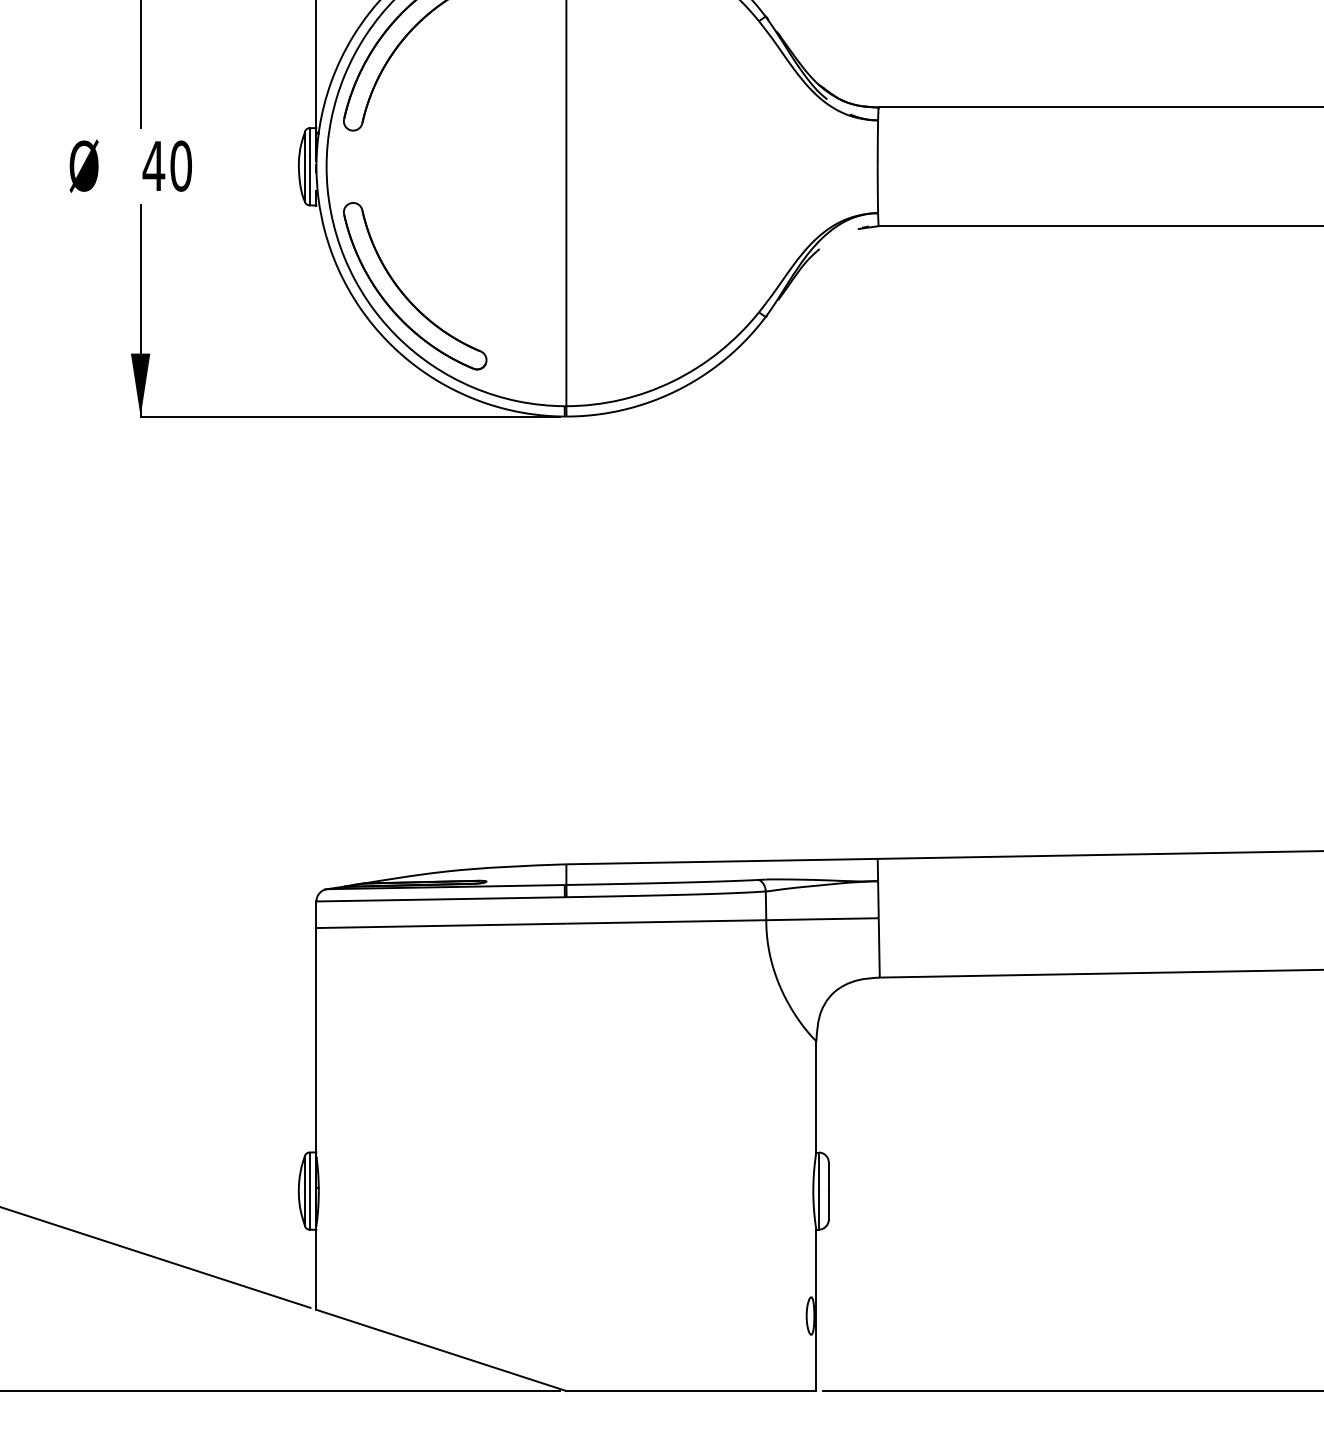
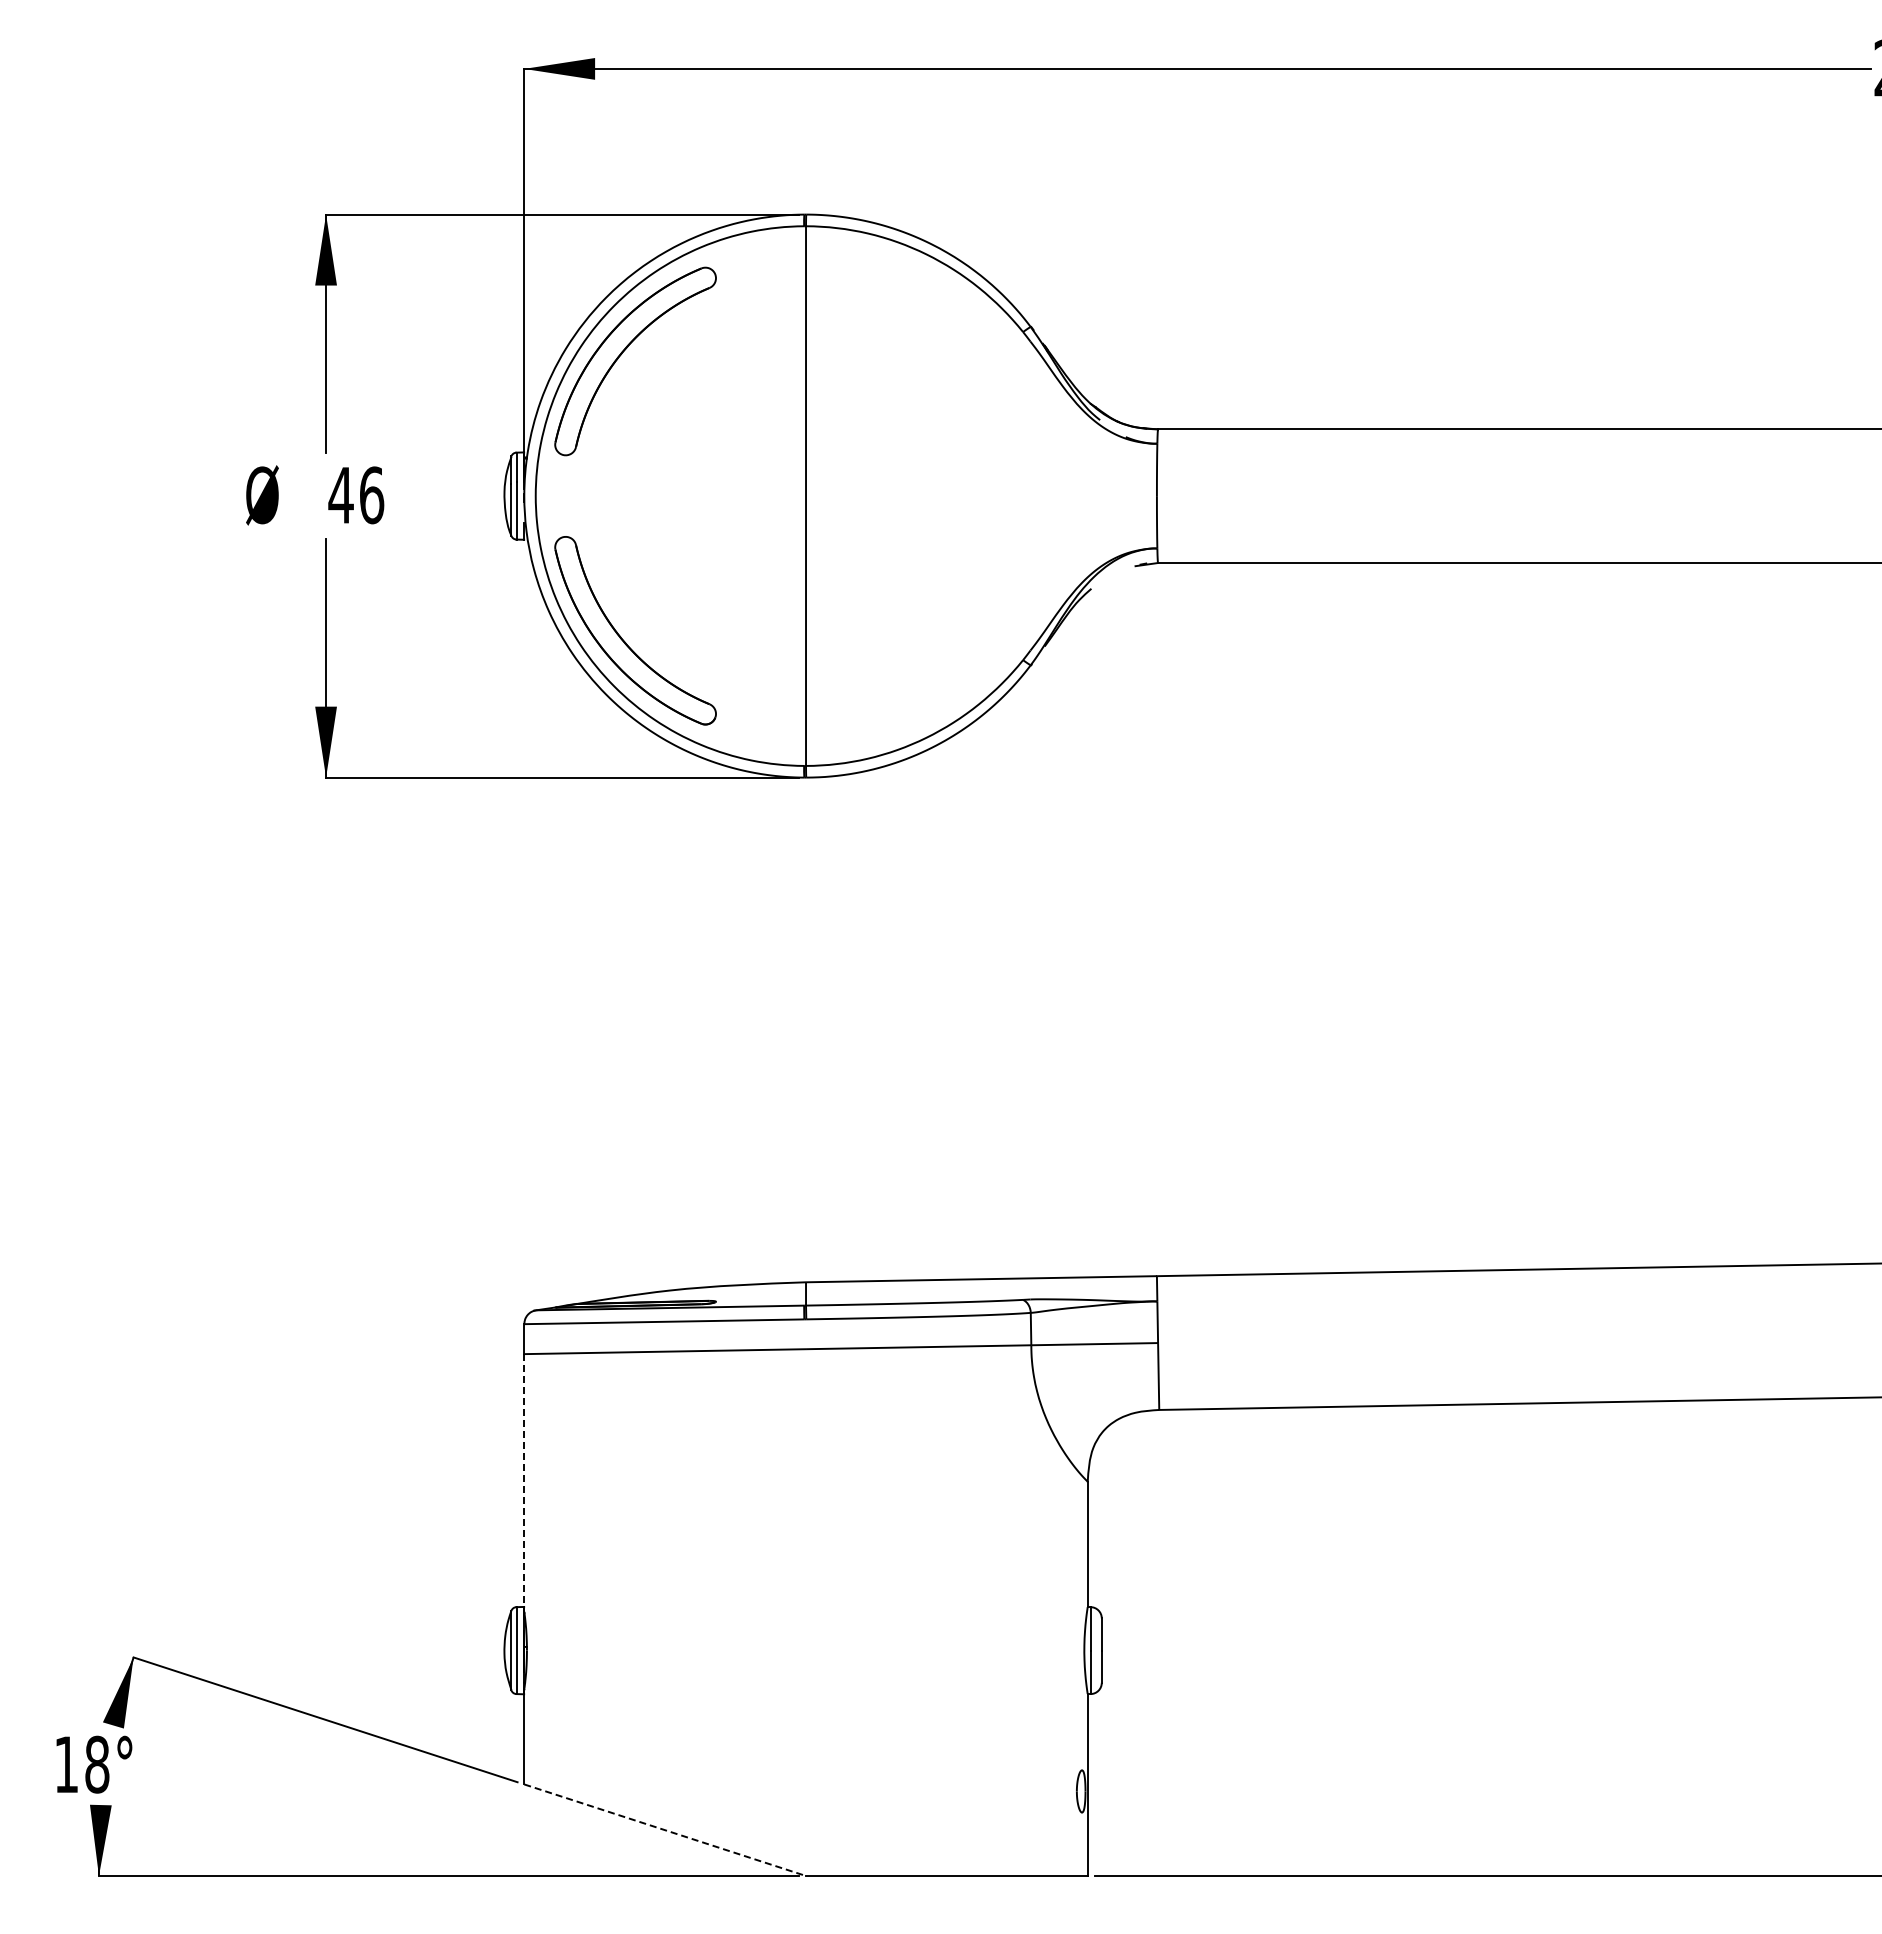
text: (180, 166) -> (371, 495), 40 -> 46
line: (316, 1042) -> (524, 1483), solid -> dashed
line: (441, 1350) -> (665, 1830), solid -> dashed

